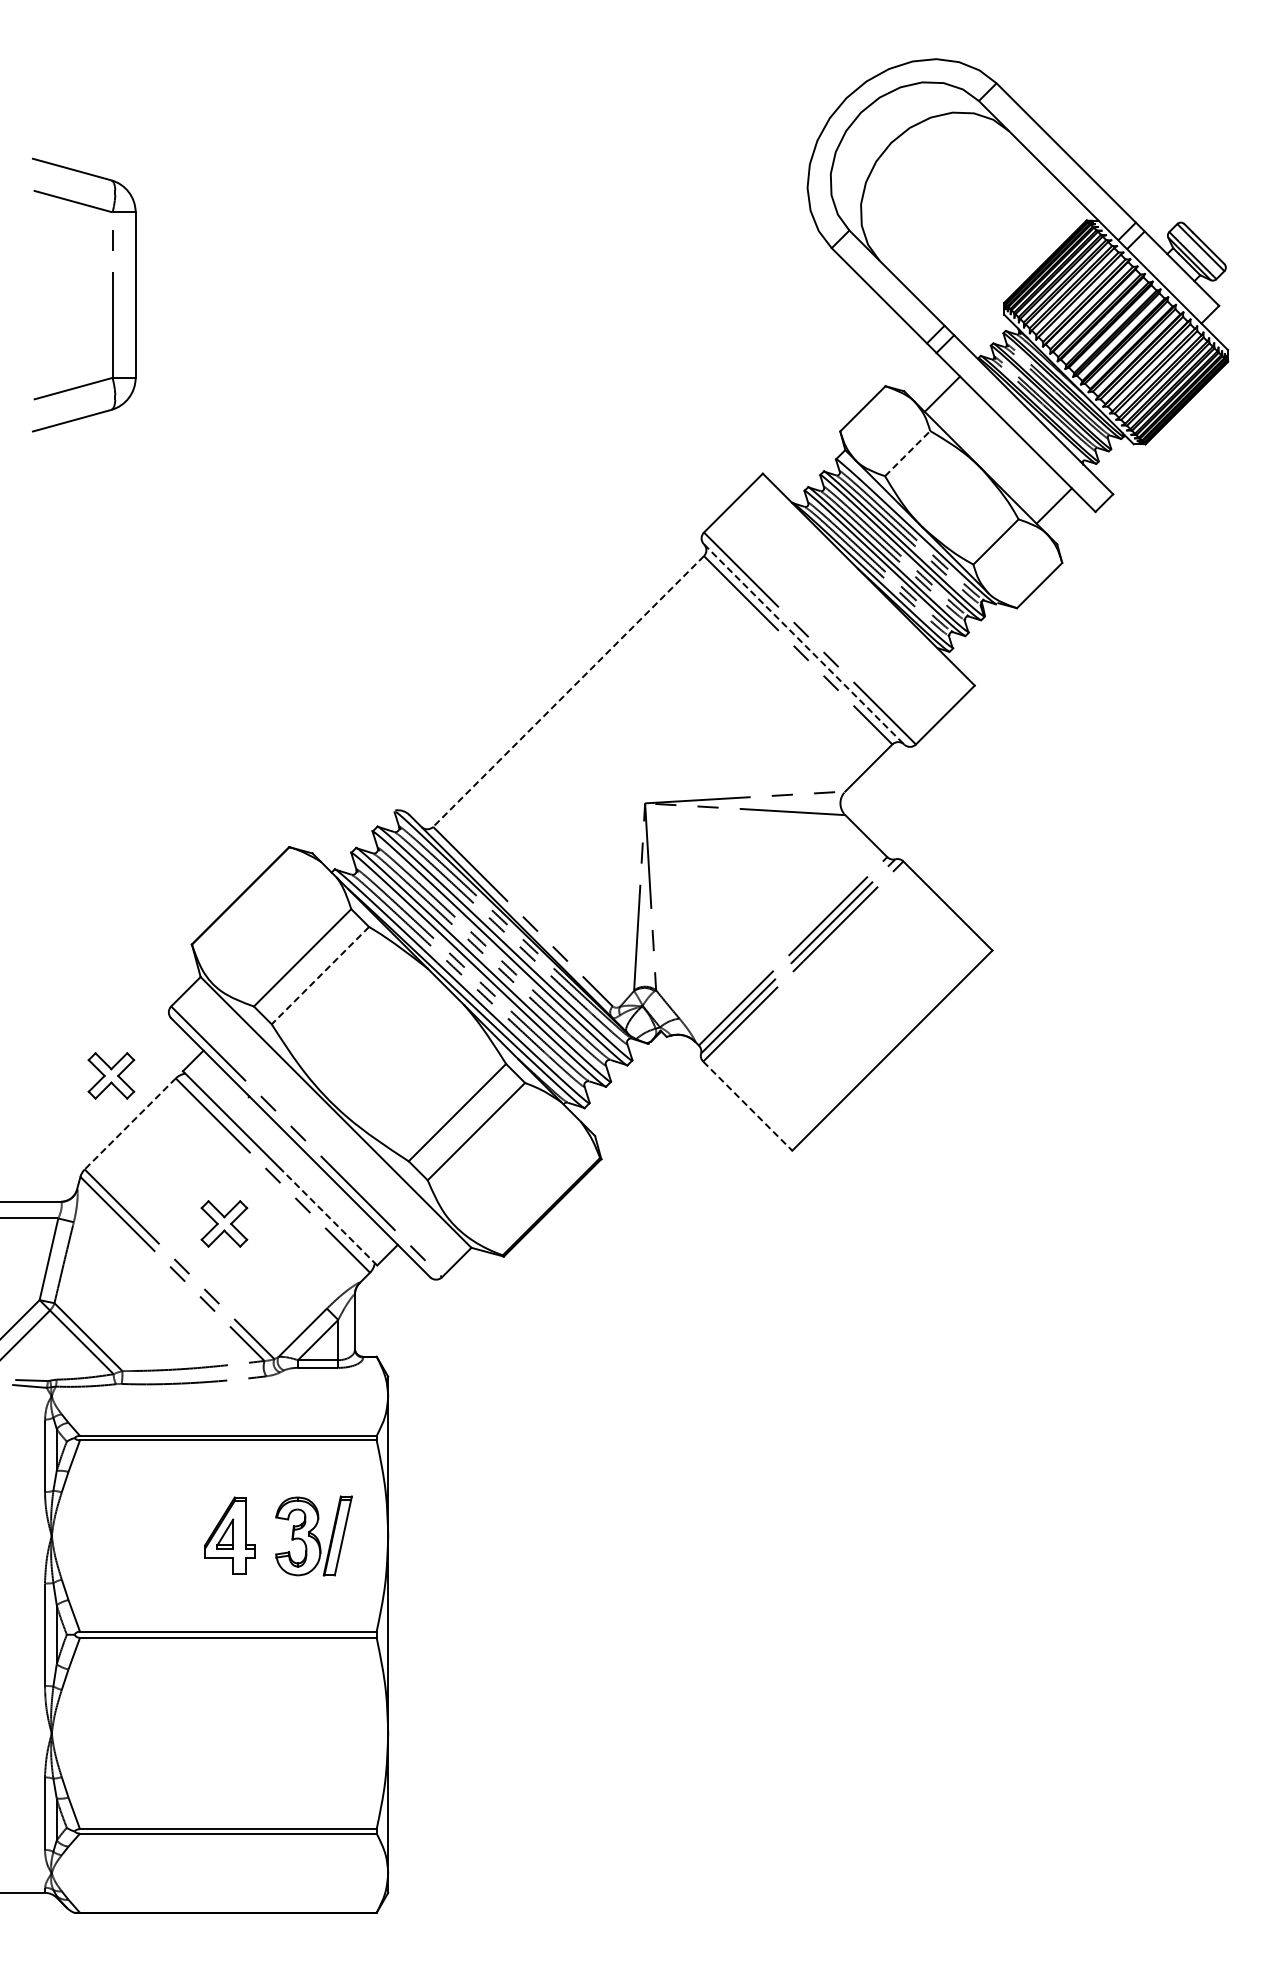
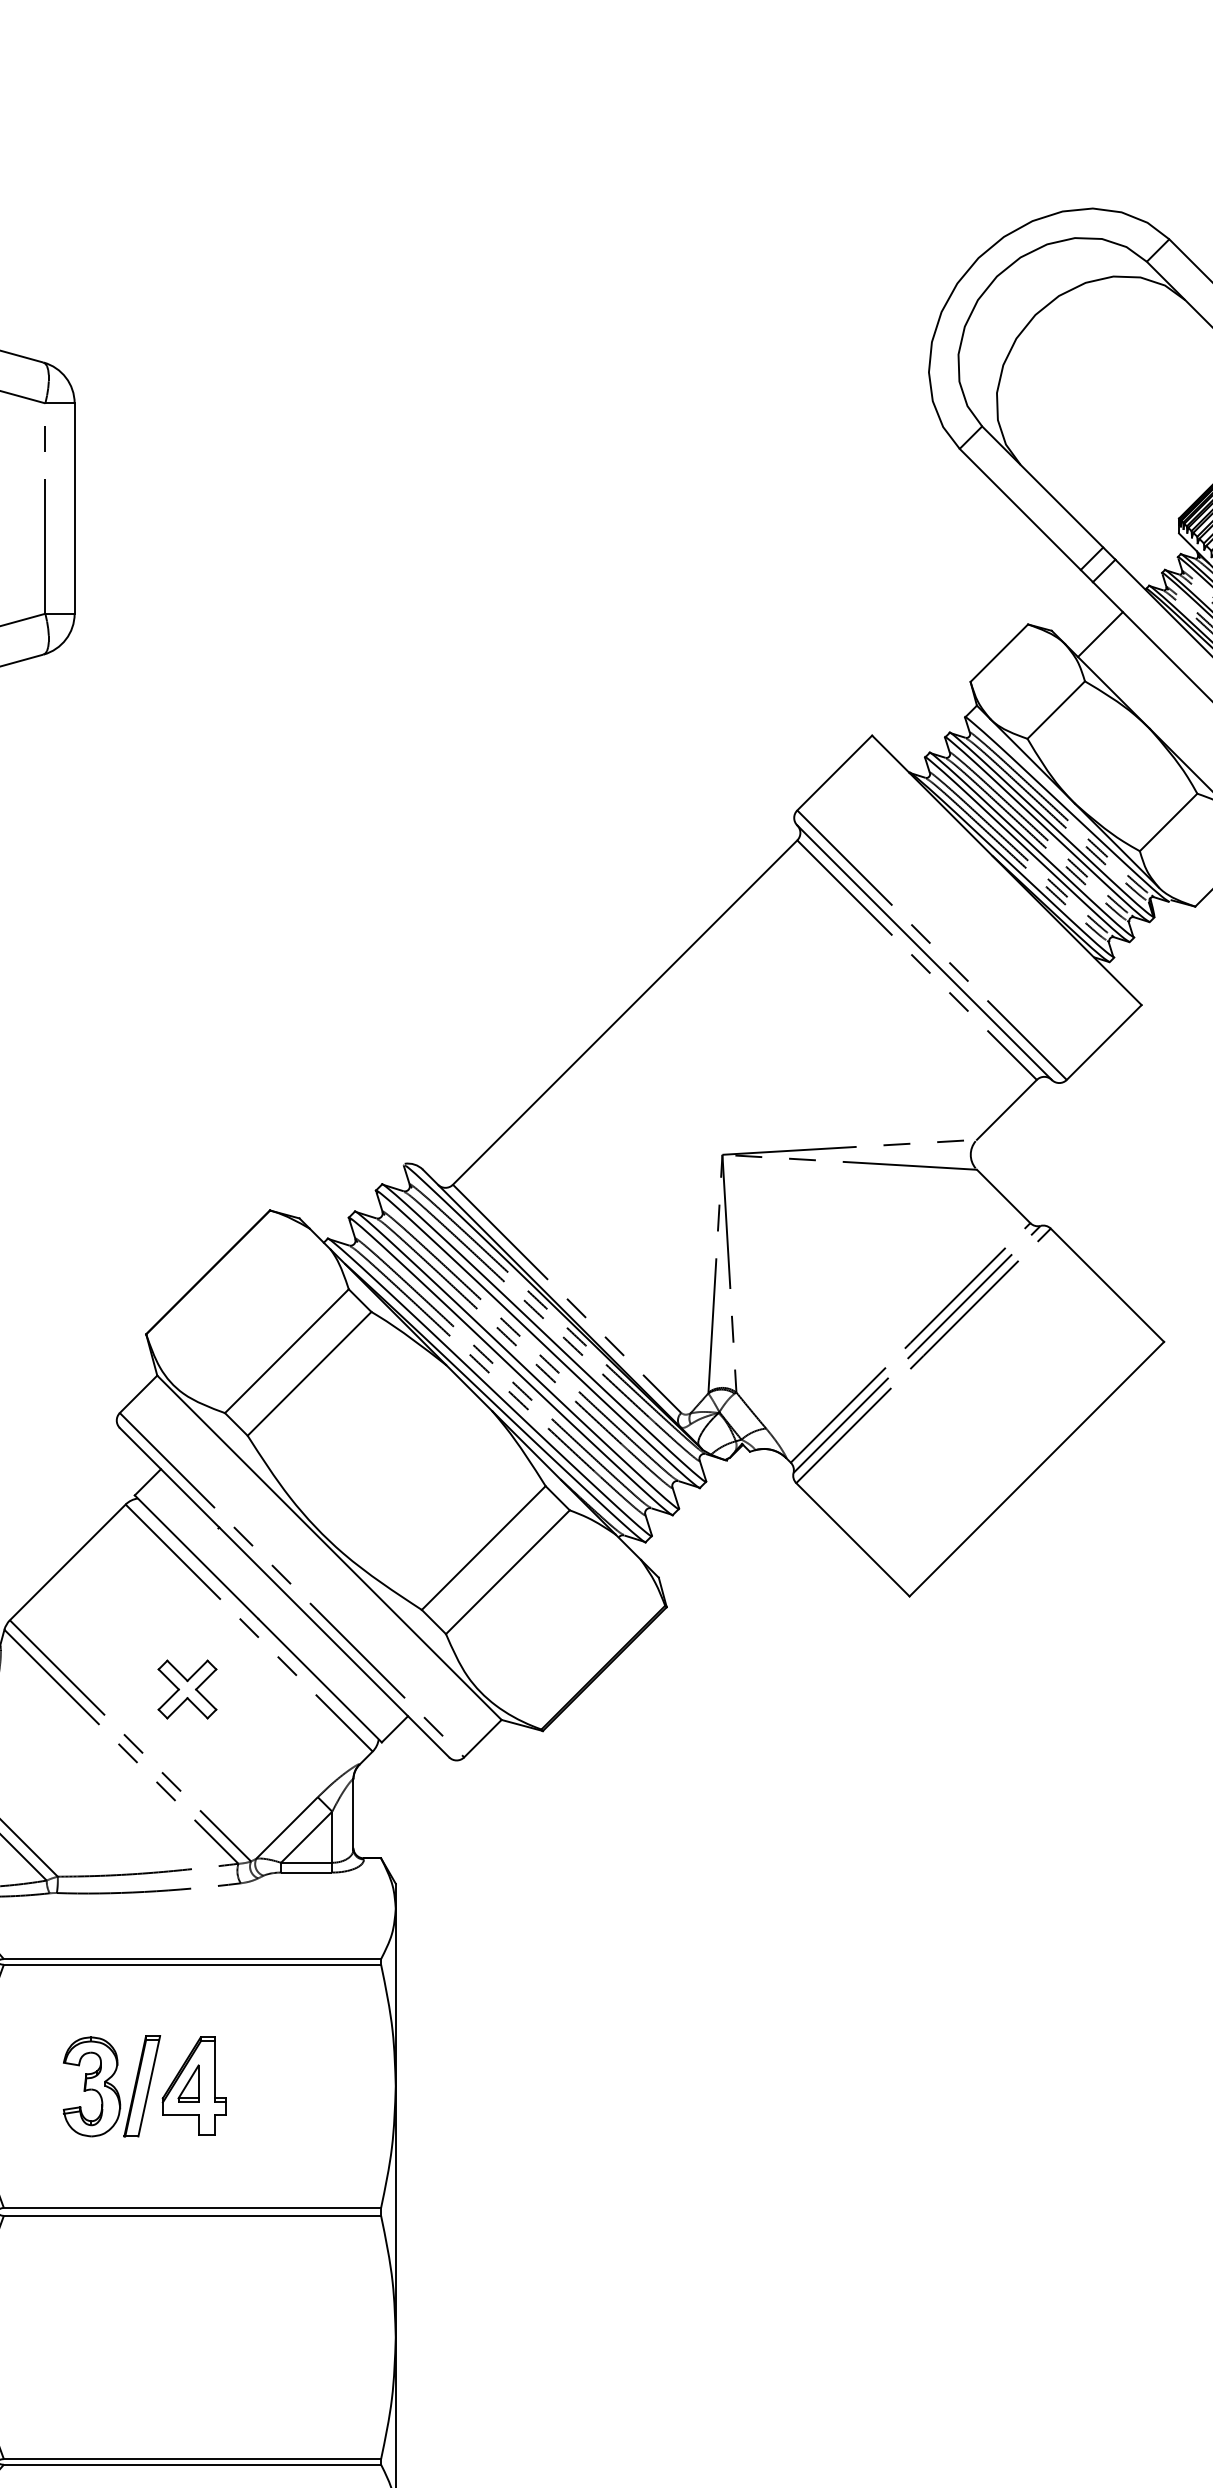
line: (907, 453) -> (1056, 709), dashed -> solid
line: (804, 644) -> (925, 952), dashed -> solid
line: (568, 691) -> (625, 1012), dashed -> solid
line: (320, 975) -> (309, 1373), dashed -> solid
part: (111, 1075) -> (43, 1500), removed
line: (748, 1106) -> (853, 1540), dashed -> solid
line: (129, 1124) -> (66, 1563), dashed -> solid
line: (328, 1216) -> (319, 1680), dashed -> solid
part: (313, 1535) -> (111, 2085), moved

